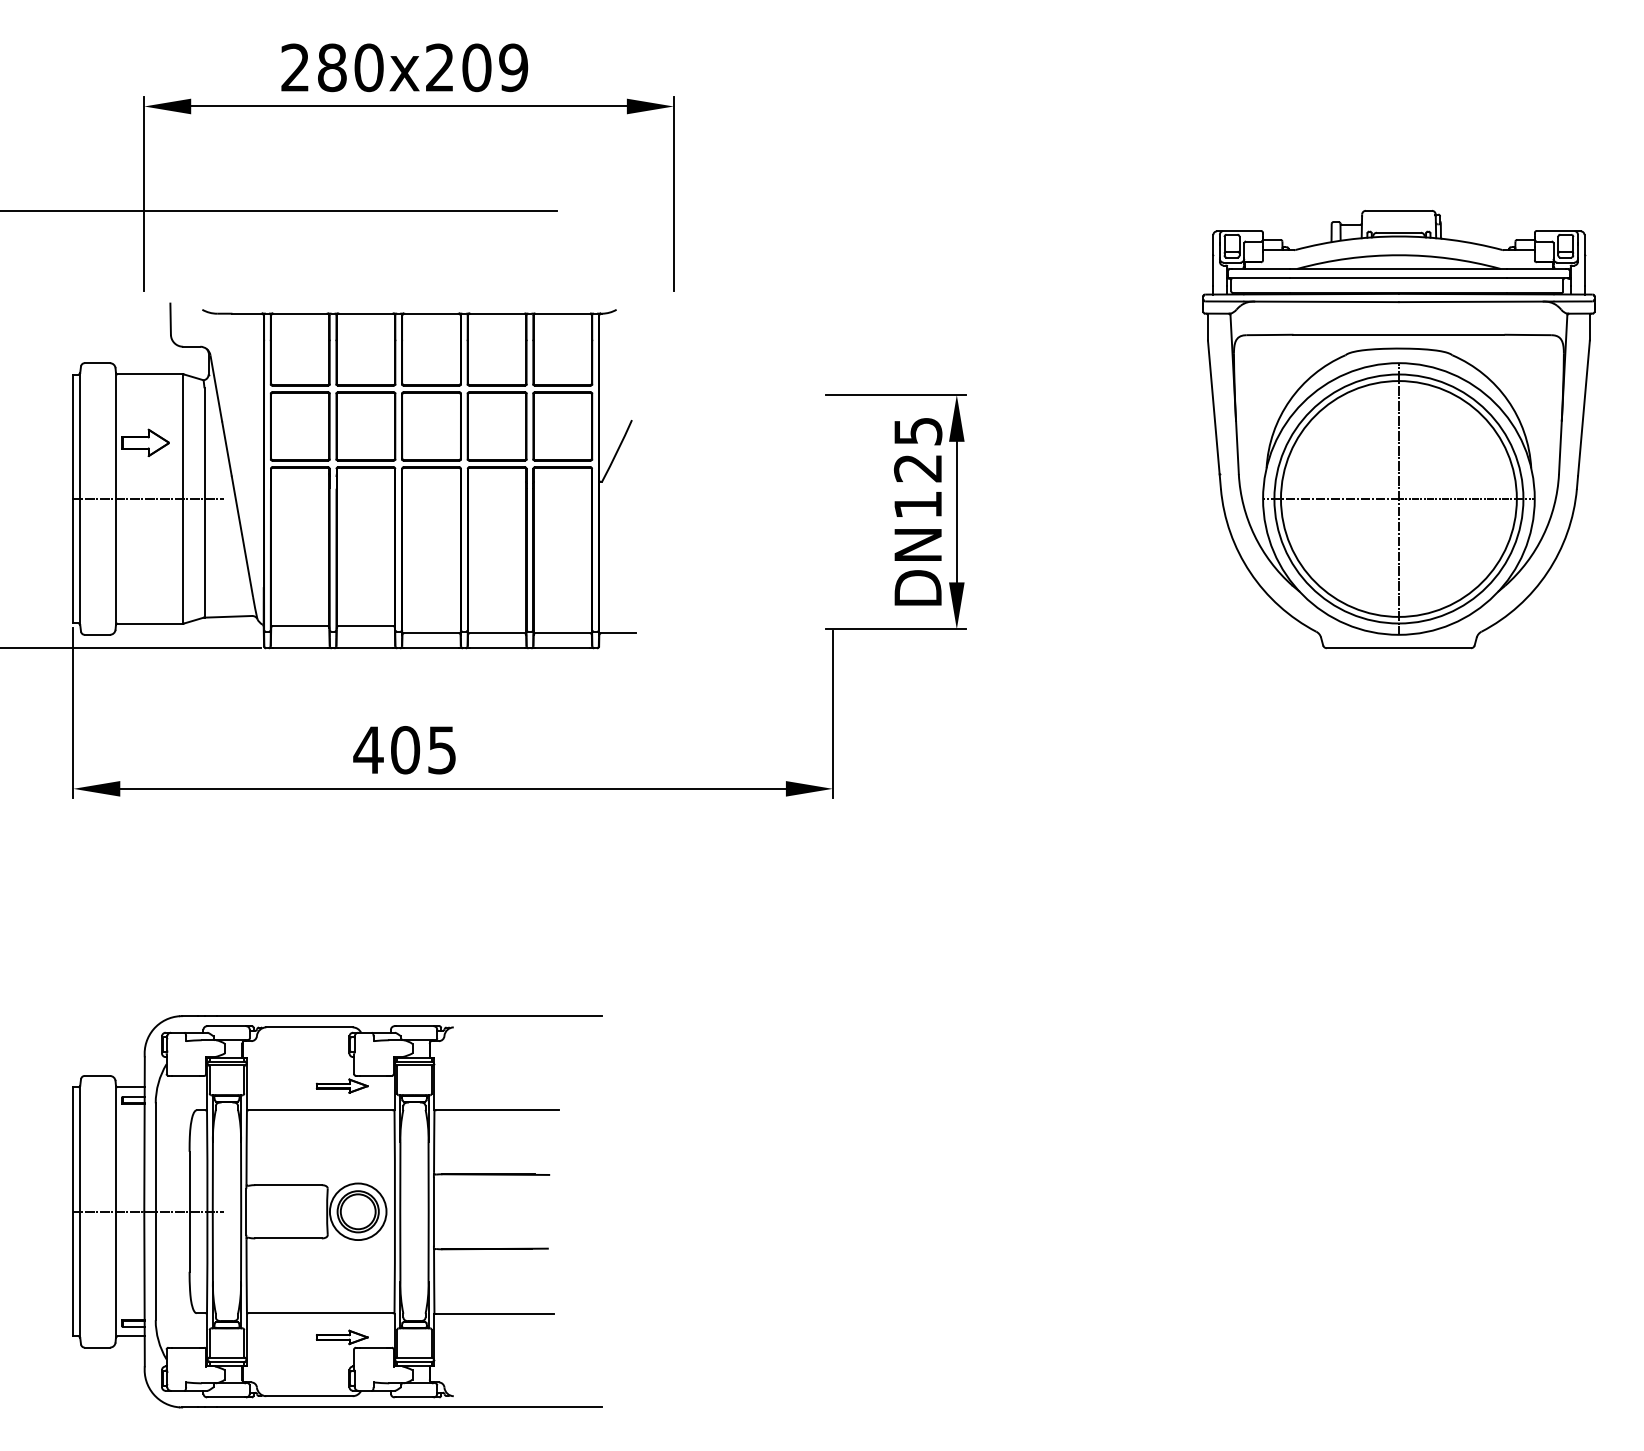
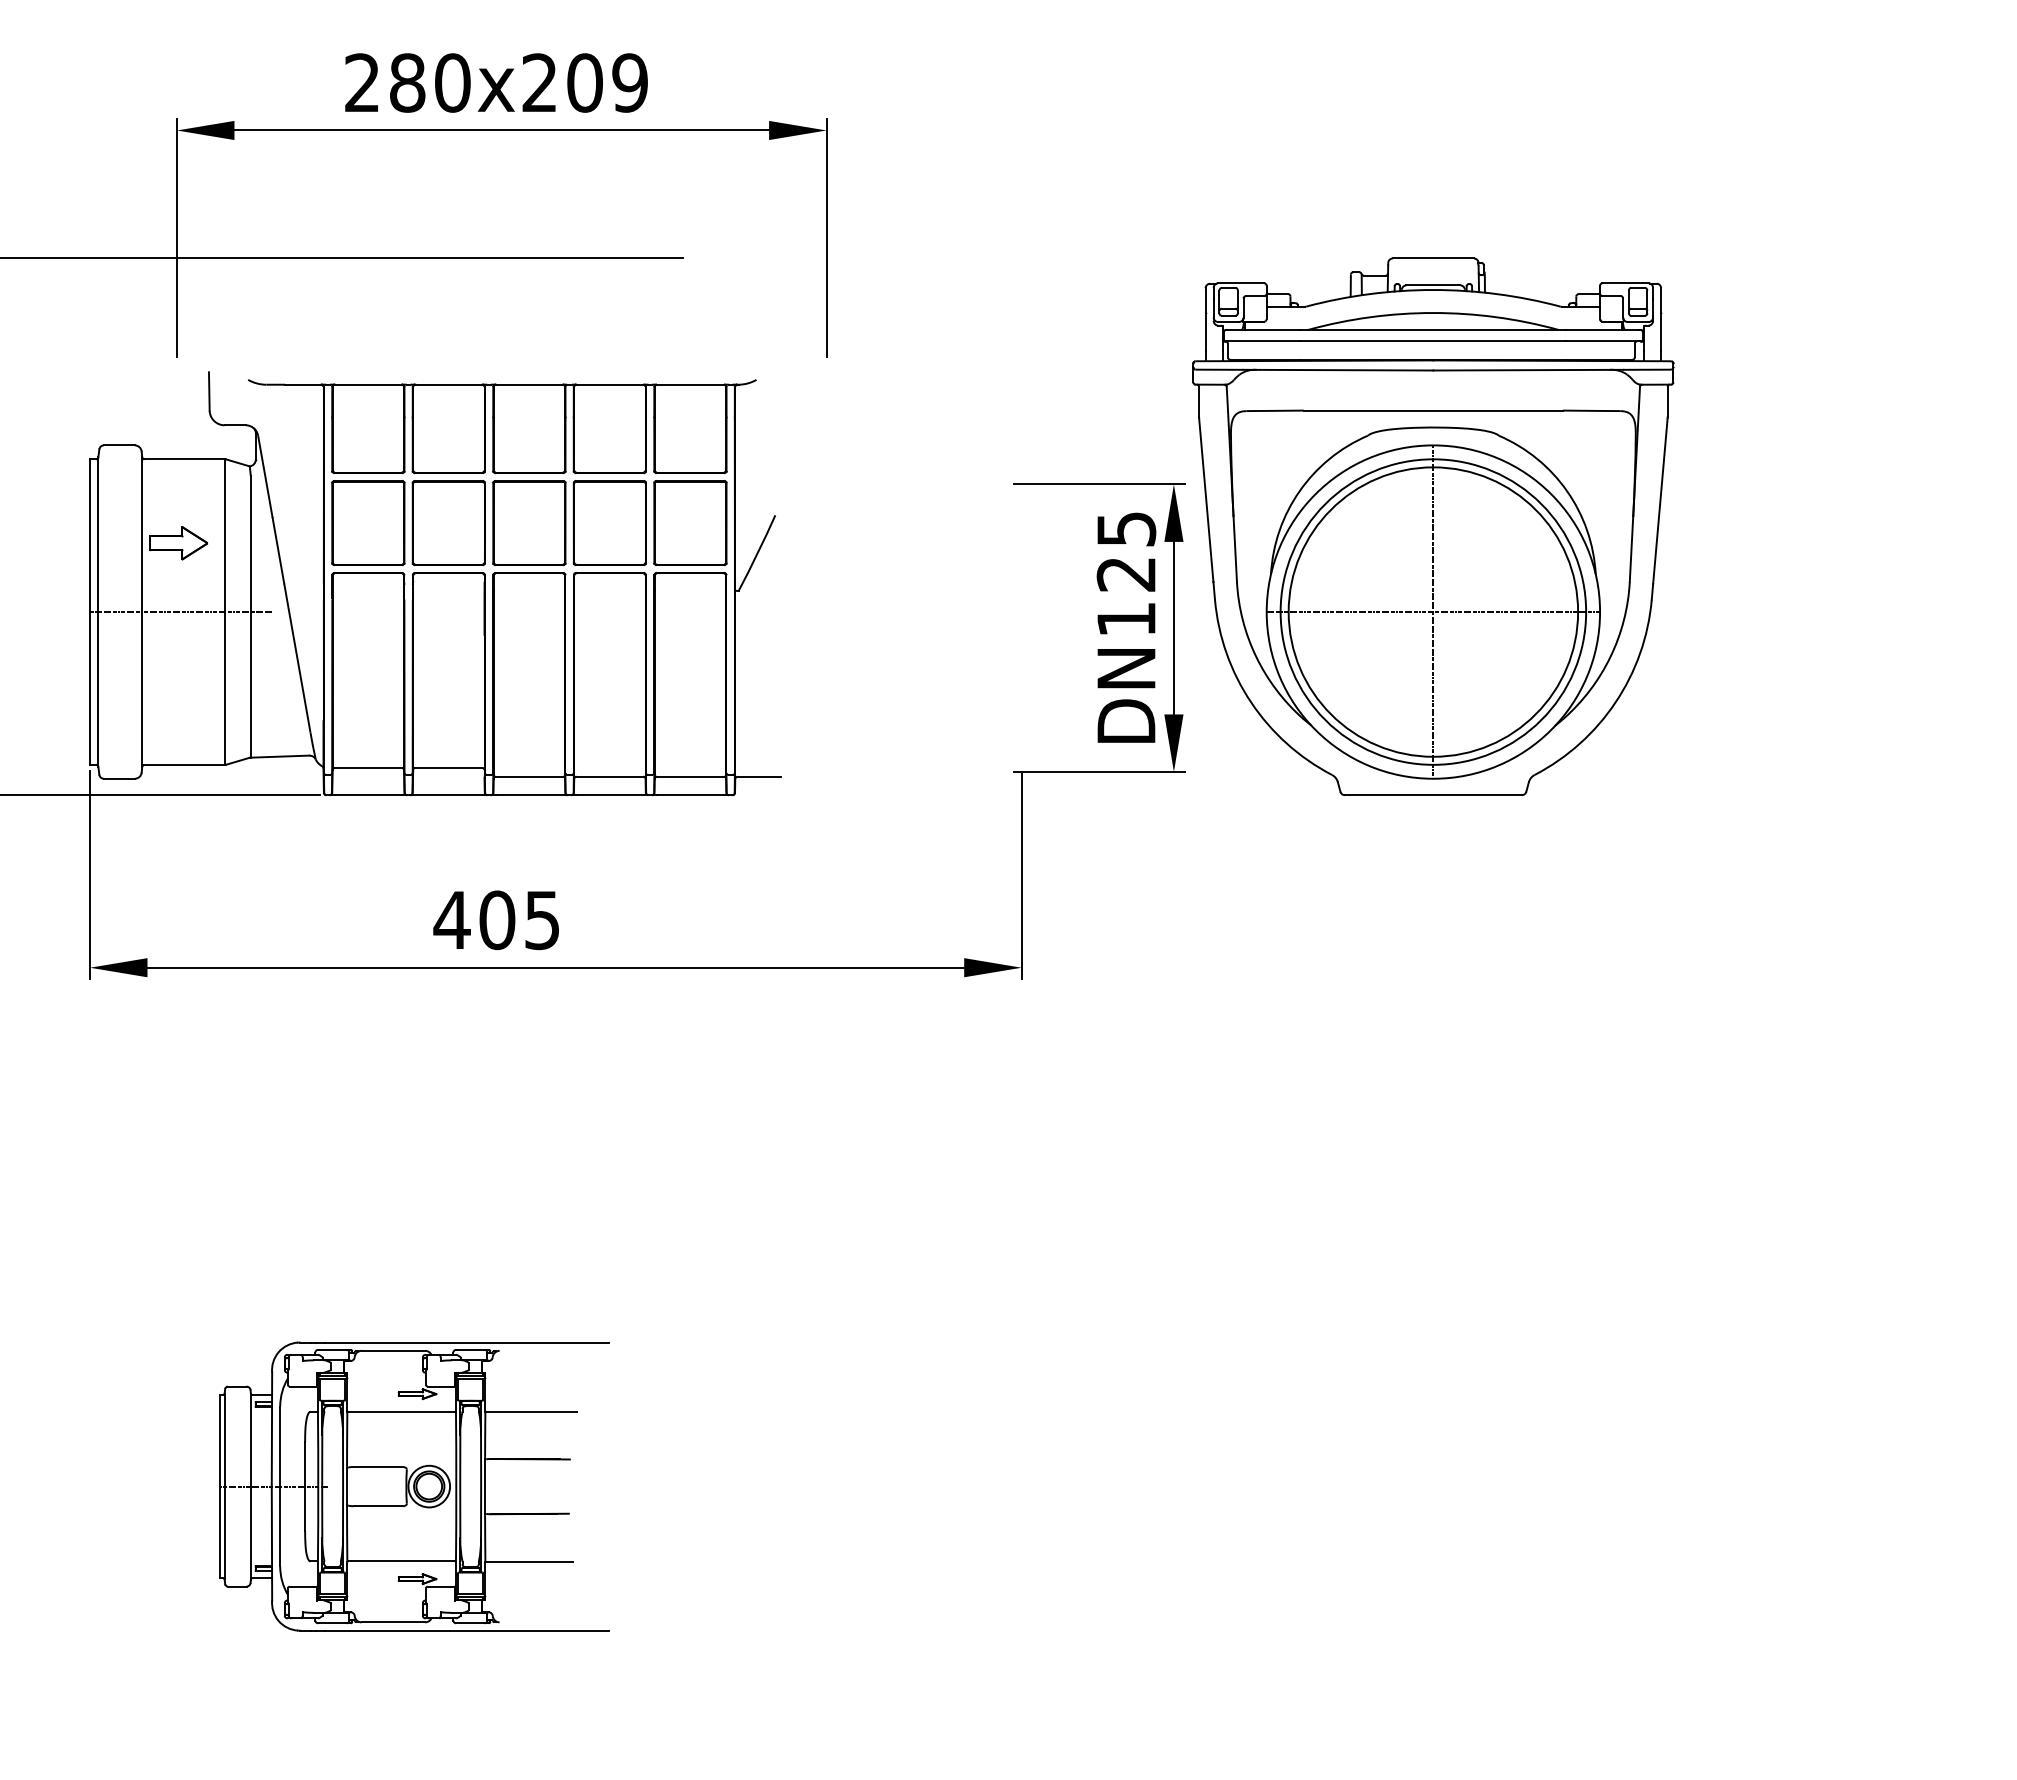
part: (1399, 429) -> (1433, 526), moved
part: (337, 1211) -> (413, 1486), size x0.6

